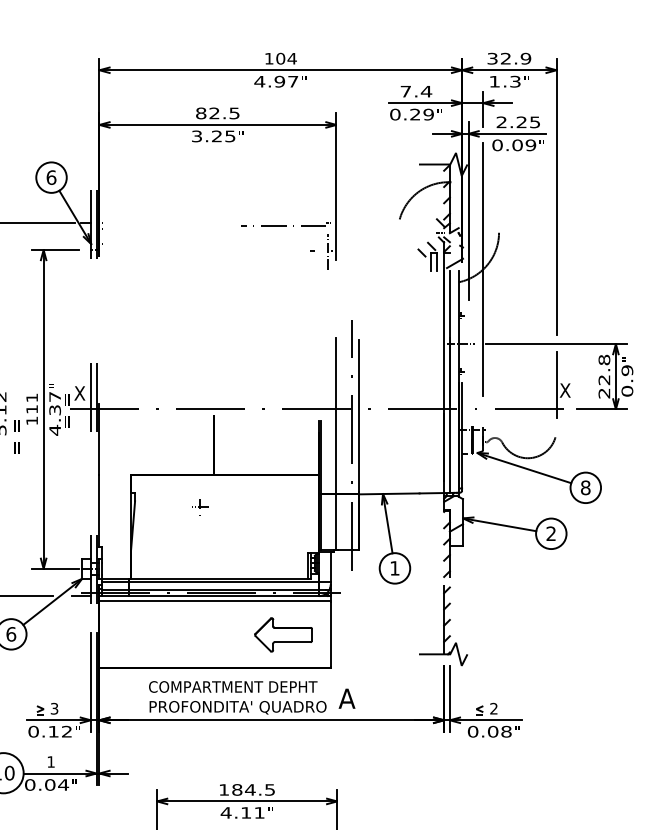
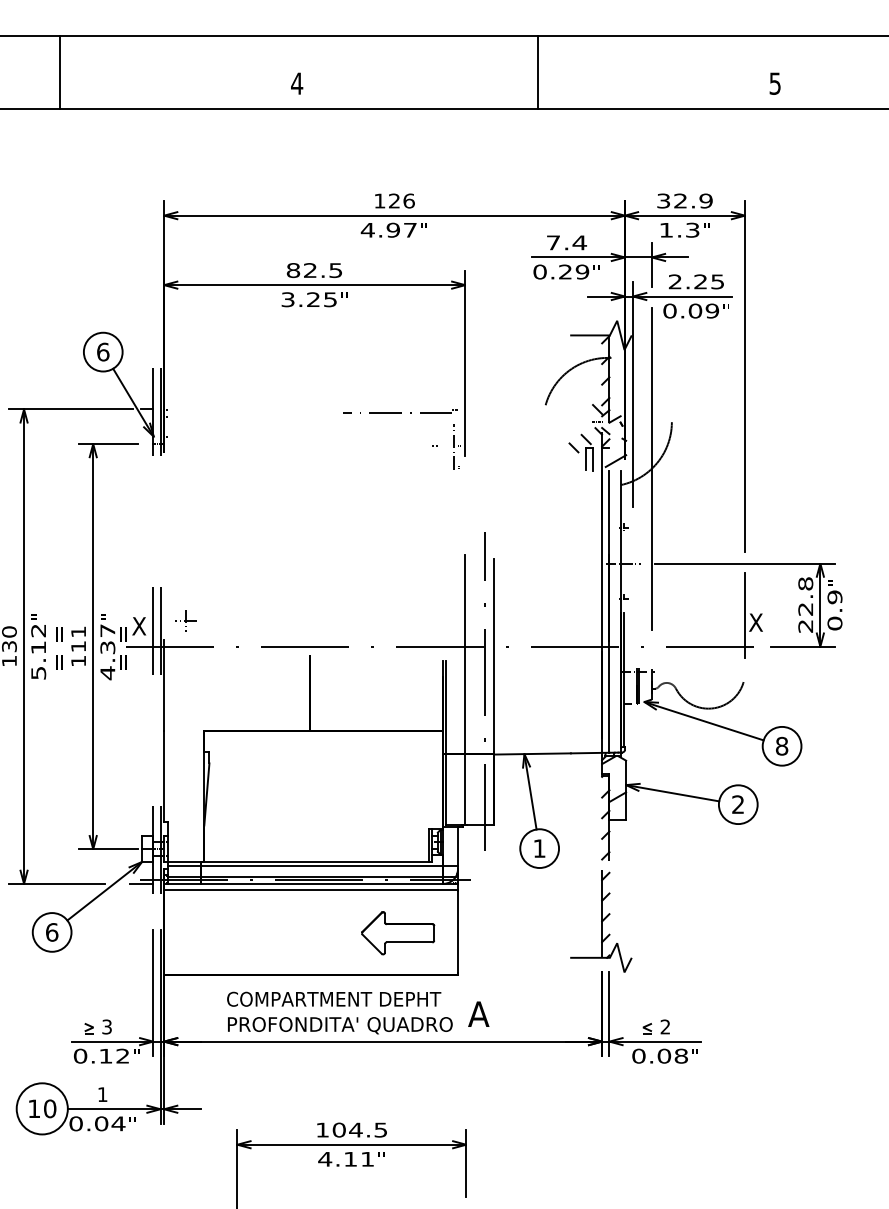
text: (286, 58) -> (401, 200), 104 -> 126
text: (17, 436) -> (59, 648), moved
part: (199, 506) -> (185, 620), moved
text: (236, 789) -> (338, 1129), 184.5 -> 104.5

